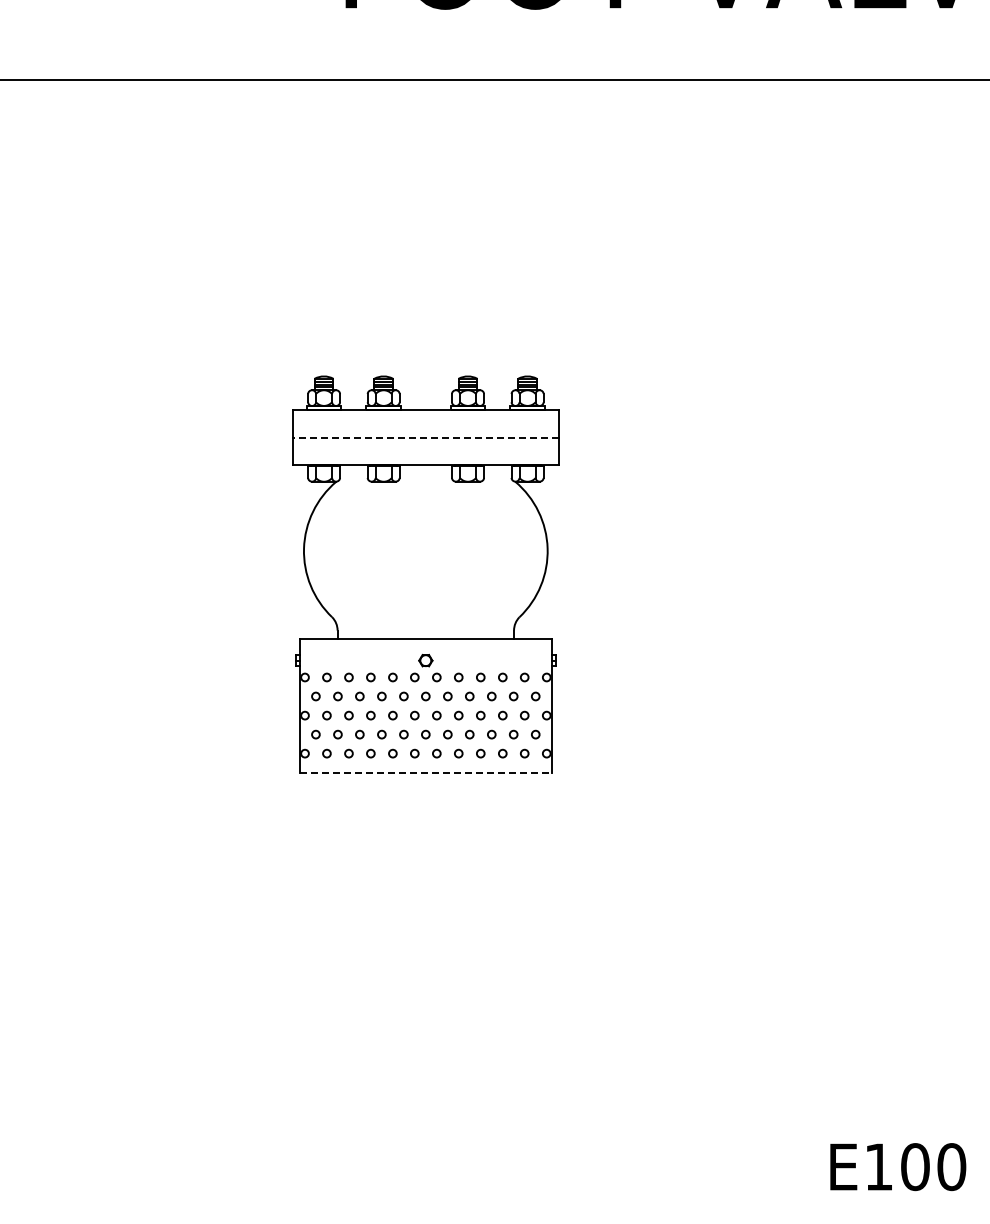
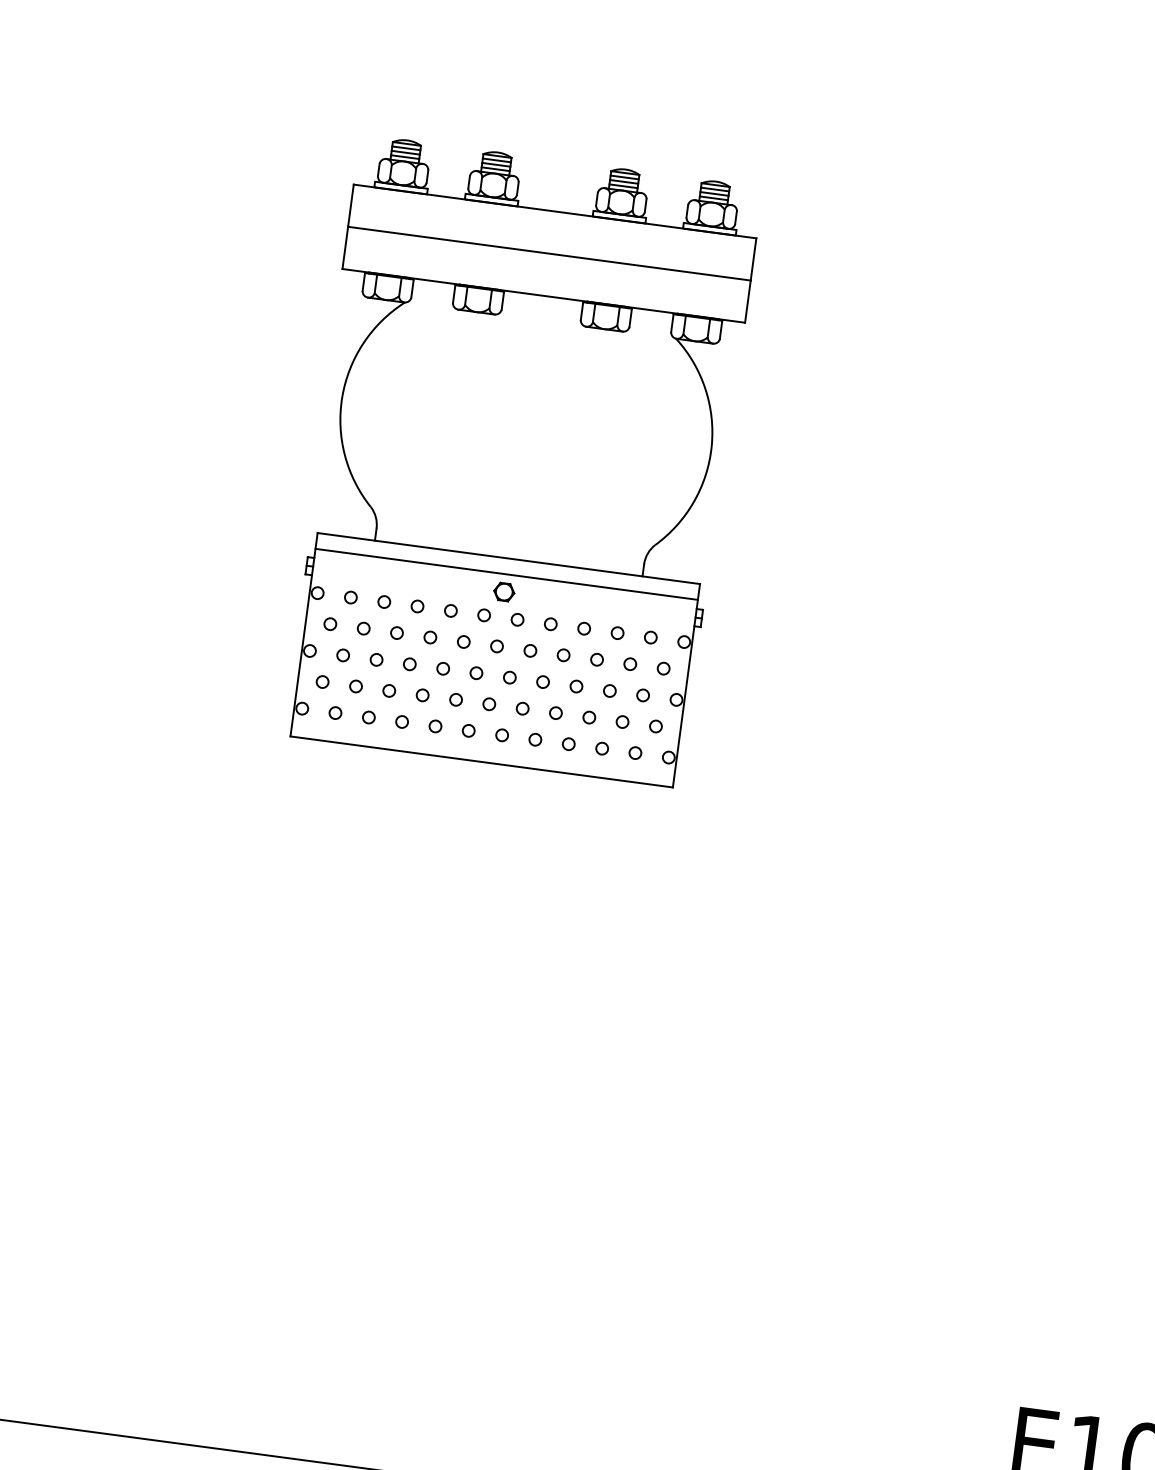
line: (425, 437) -> (548, 253), dashed -> solid
line: (425, 648) -> (506, 573), added
line: (426, 772) -> (482, 761), dashed -> solid

